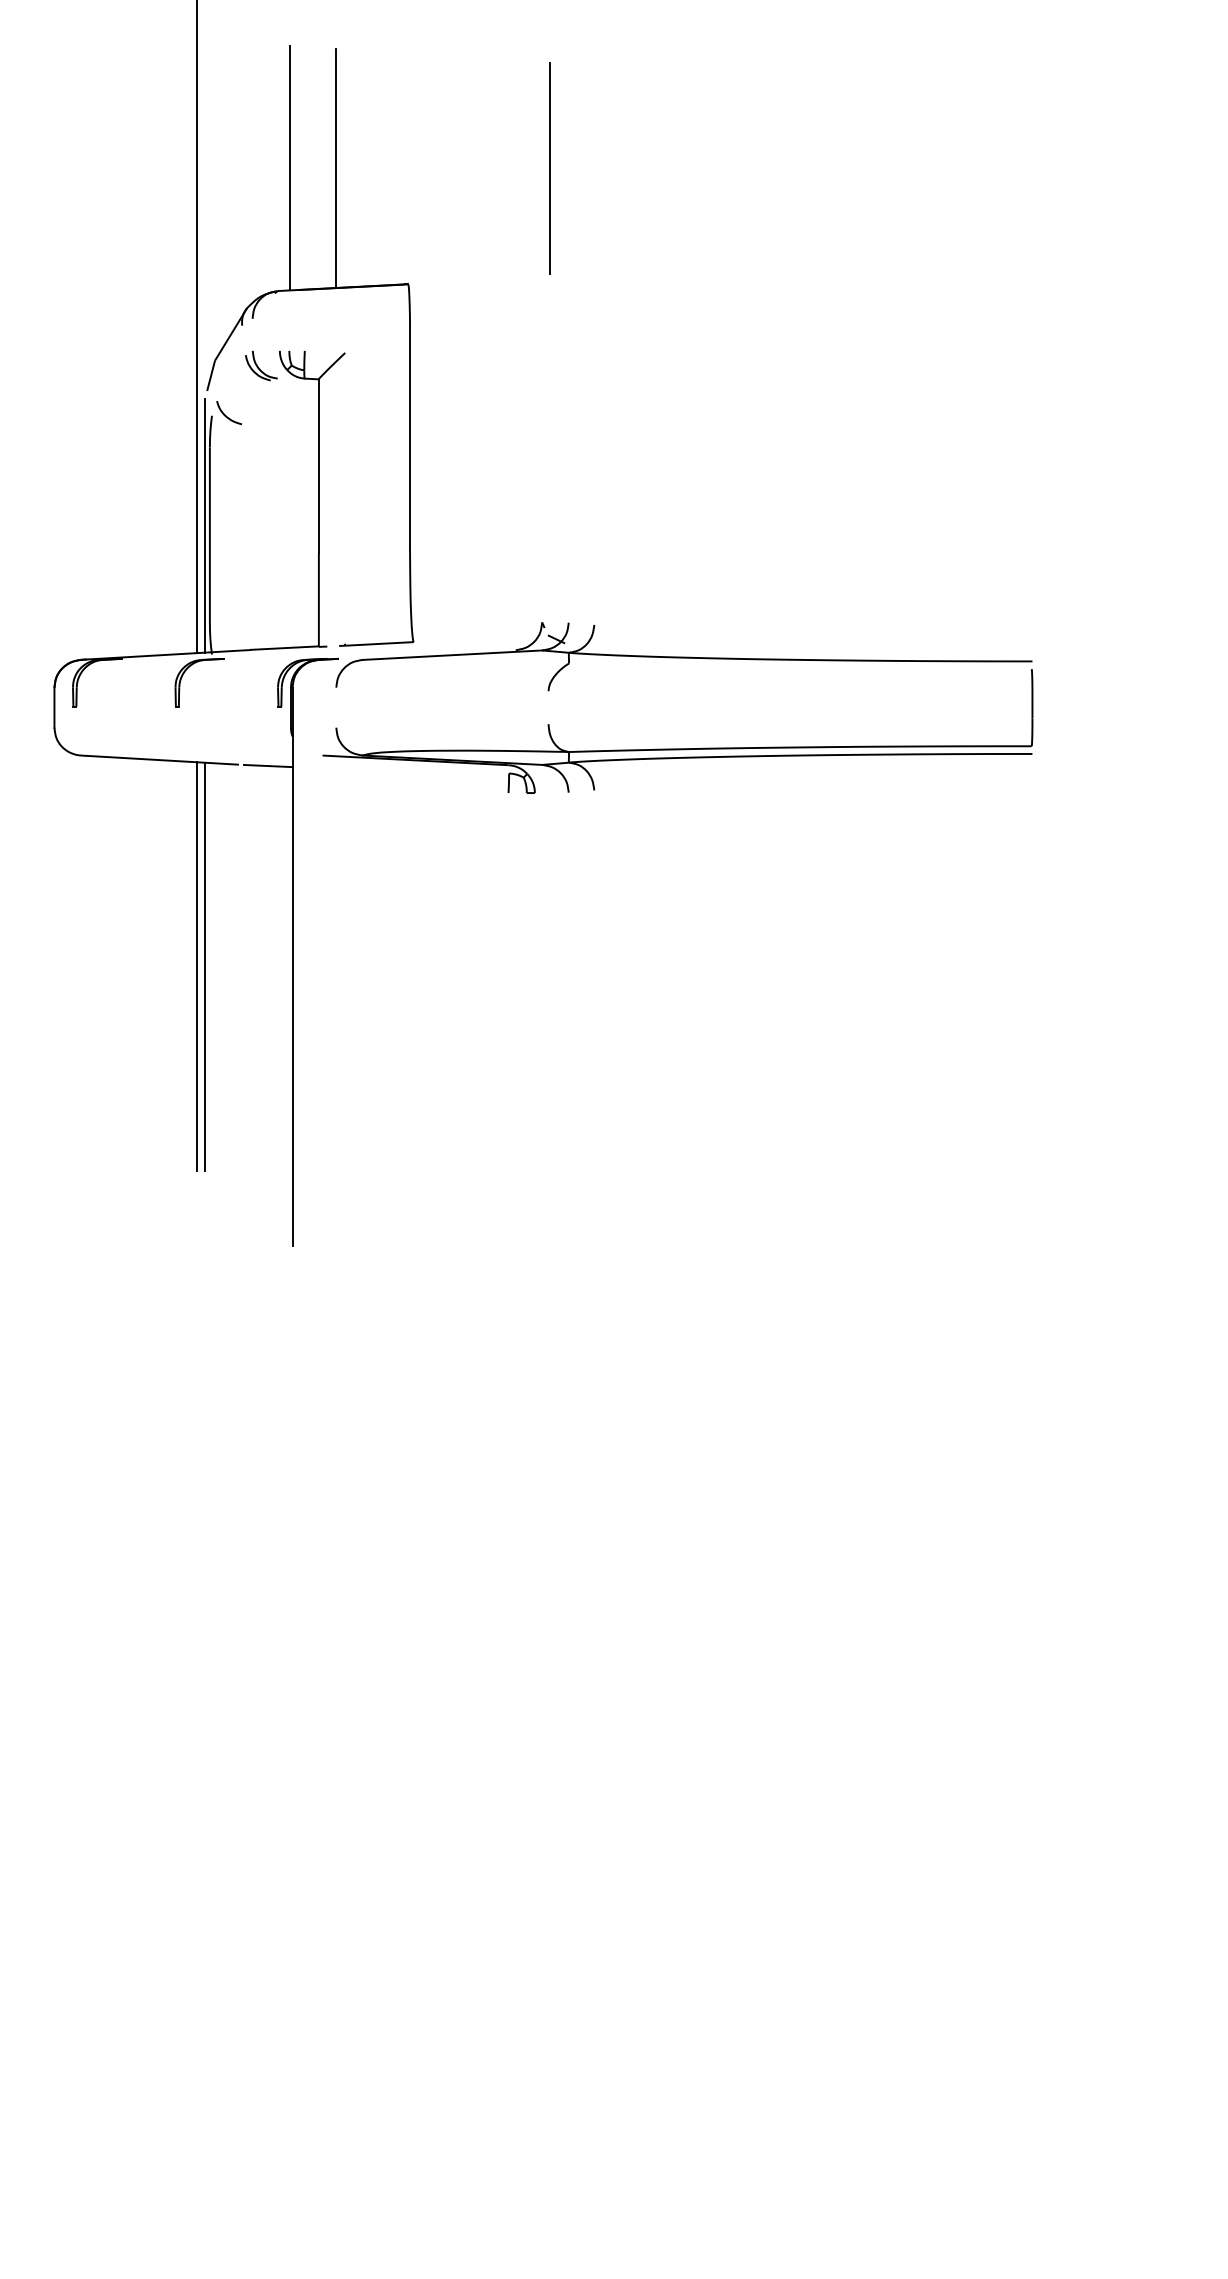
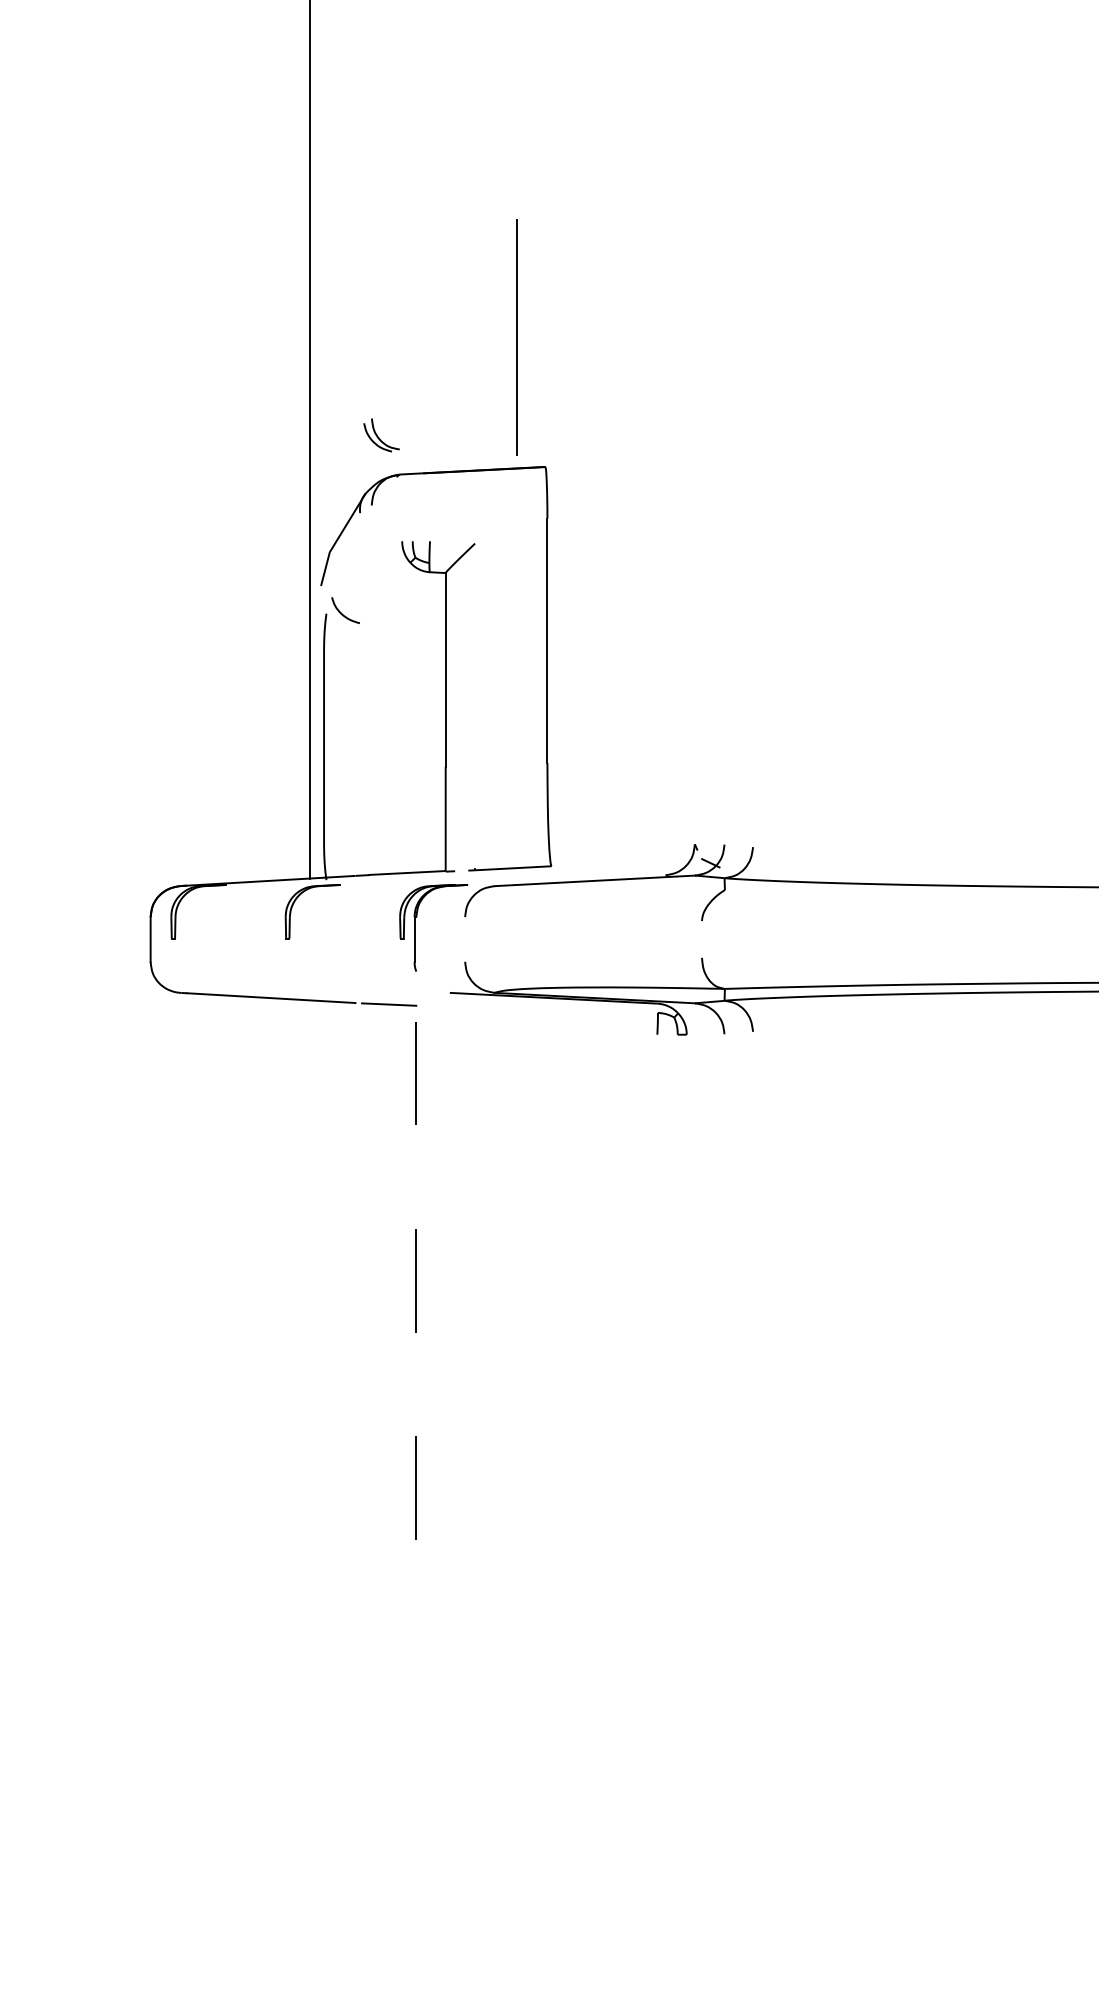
line: (289, 168) -> (412, 337), removed
line: (336, 168) -> (465, 337), removed
line: (549, 168) -> (516, 337), moved
part: (261, 365) -> (381, 434), moved
line: (205, 525) -> (319, 736), removed
line: (196, 966) -> (309, 1228), removed
line: (205, 966) -> (319, 1228), removed
line: (292, 966) -> (416, 1228), solid -> dashed

